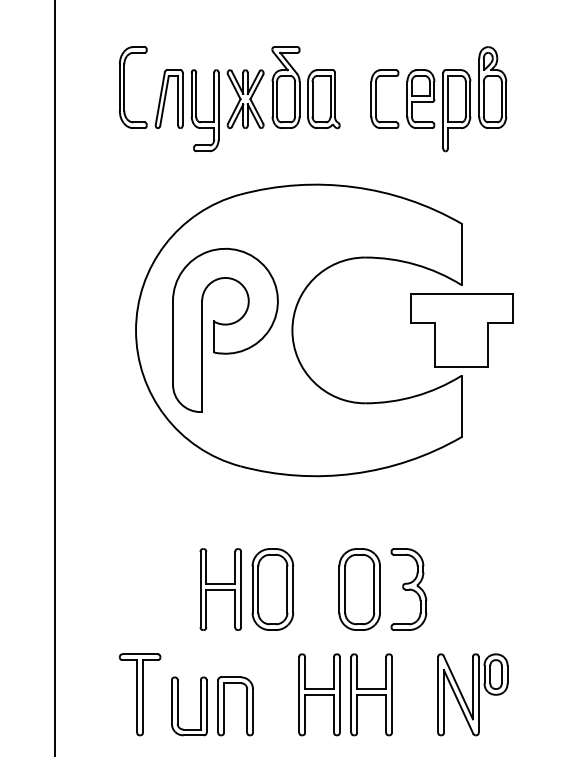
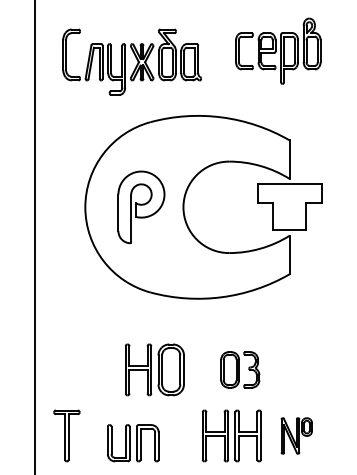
part: (228, 97) -> (131, 61), moved
part: (439, 97) -> (278, 50), moved
part: (225, 330) -> (141, 207), size x0.7
part: (383, 588) -> (240, 369), size x0.7
part: (139, 694) -> (66, 435), moved
part: (345, 694) -> (231, 435), moved
part: (472, 694) -> (296, 435), size x0.7

